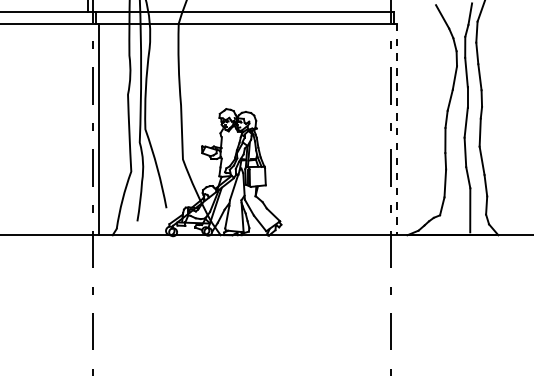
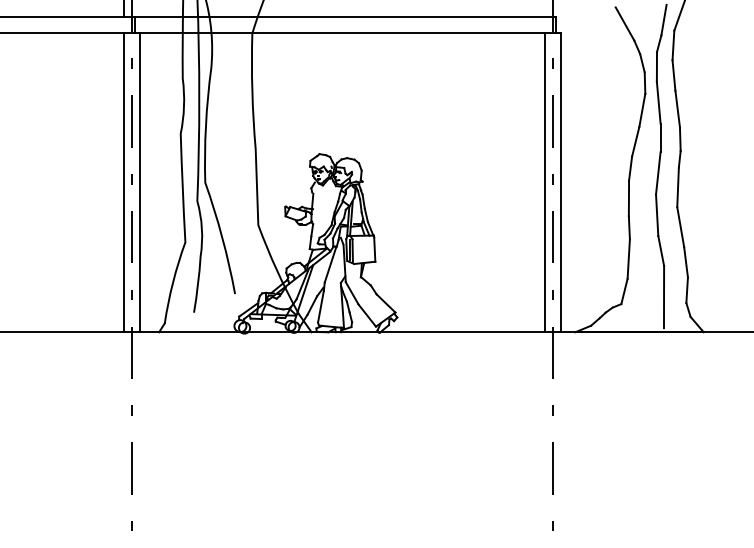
line: (87, 129) -> (123, 182), added
line: (385, 129) -> (544, 182), added
line: (396, 129) -> (560, 183), dashed -> solid

